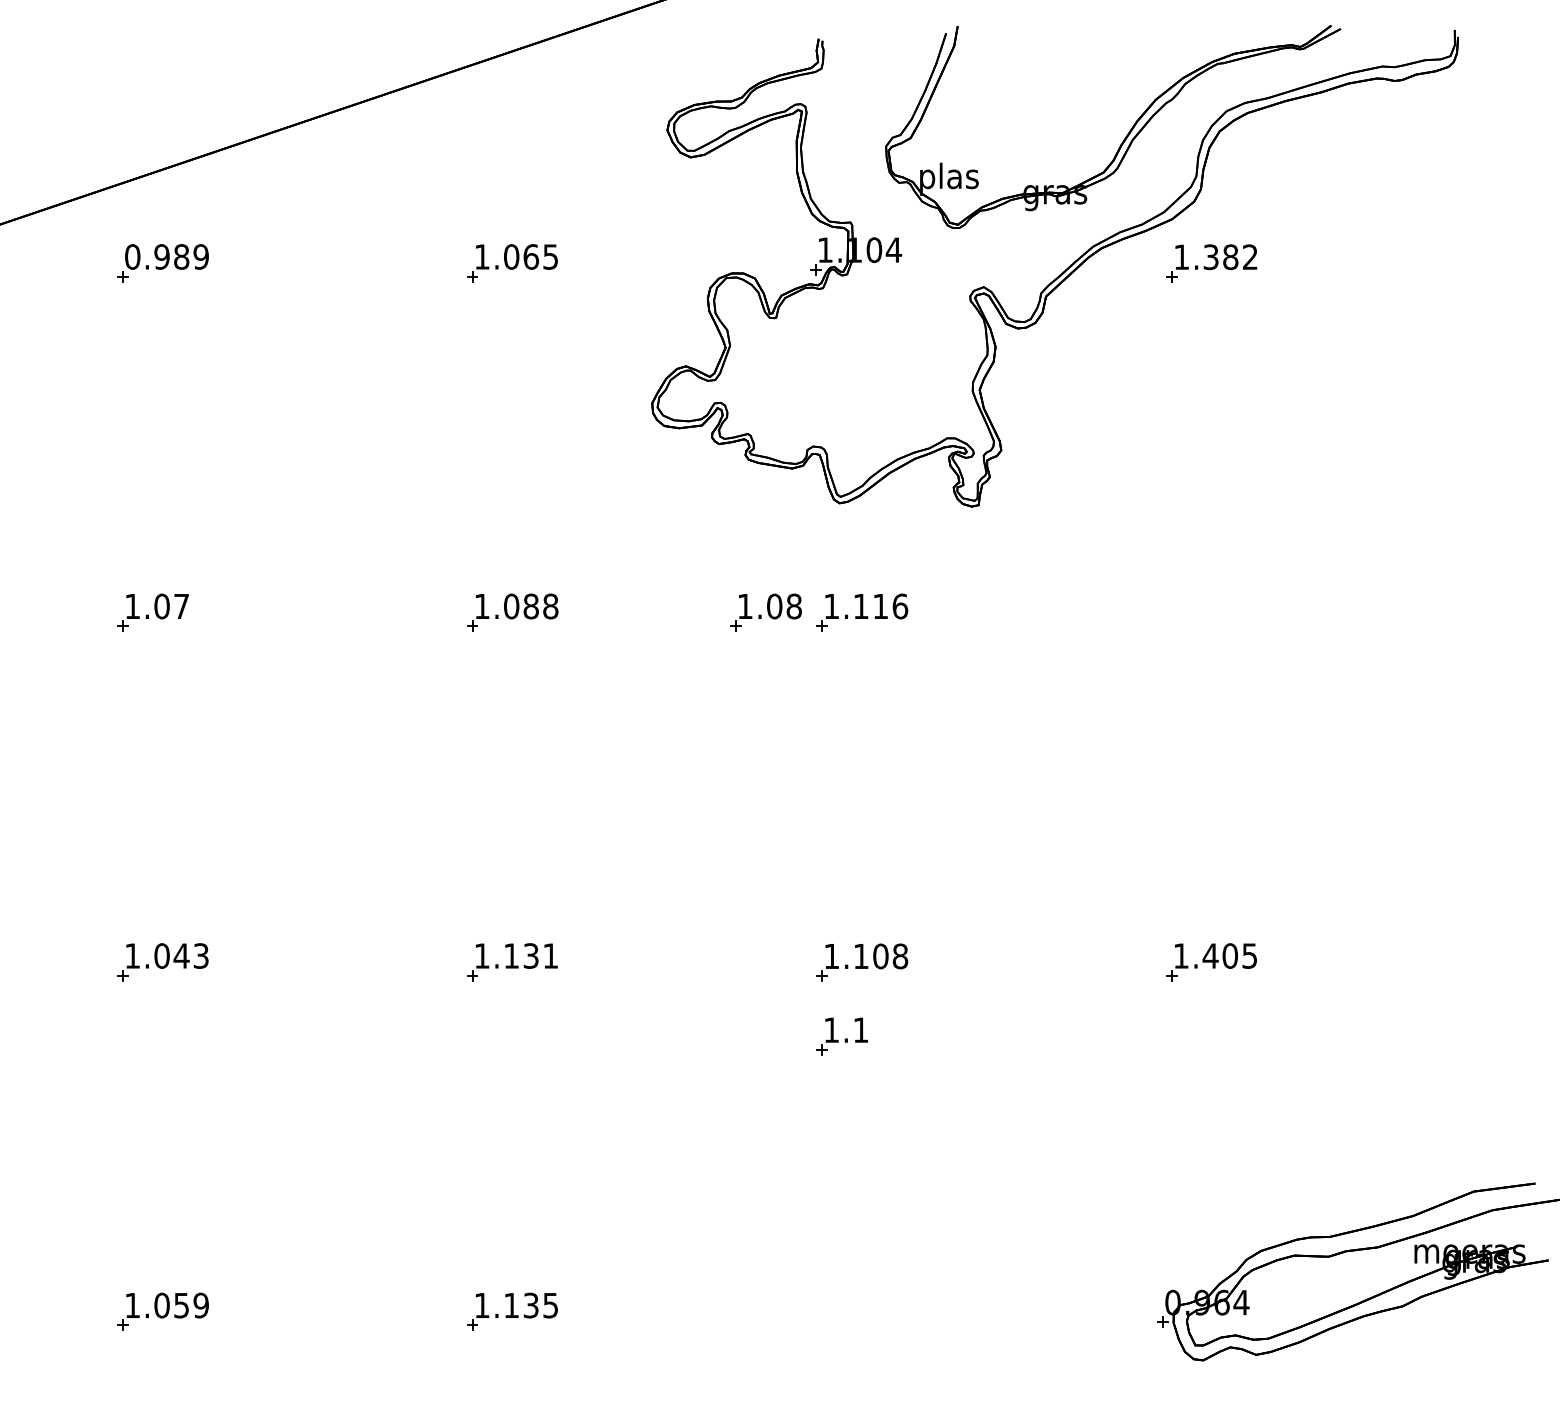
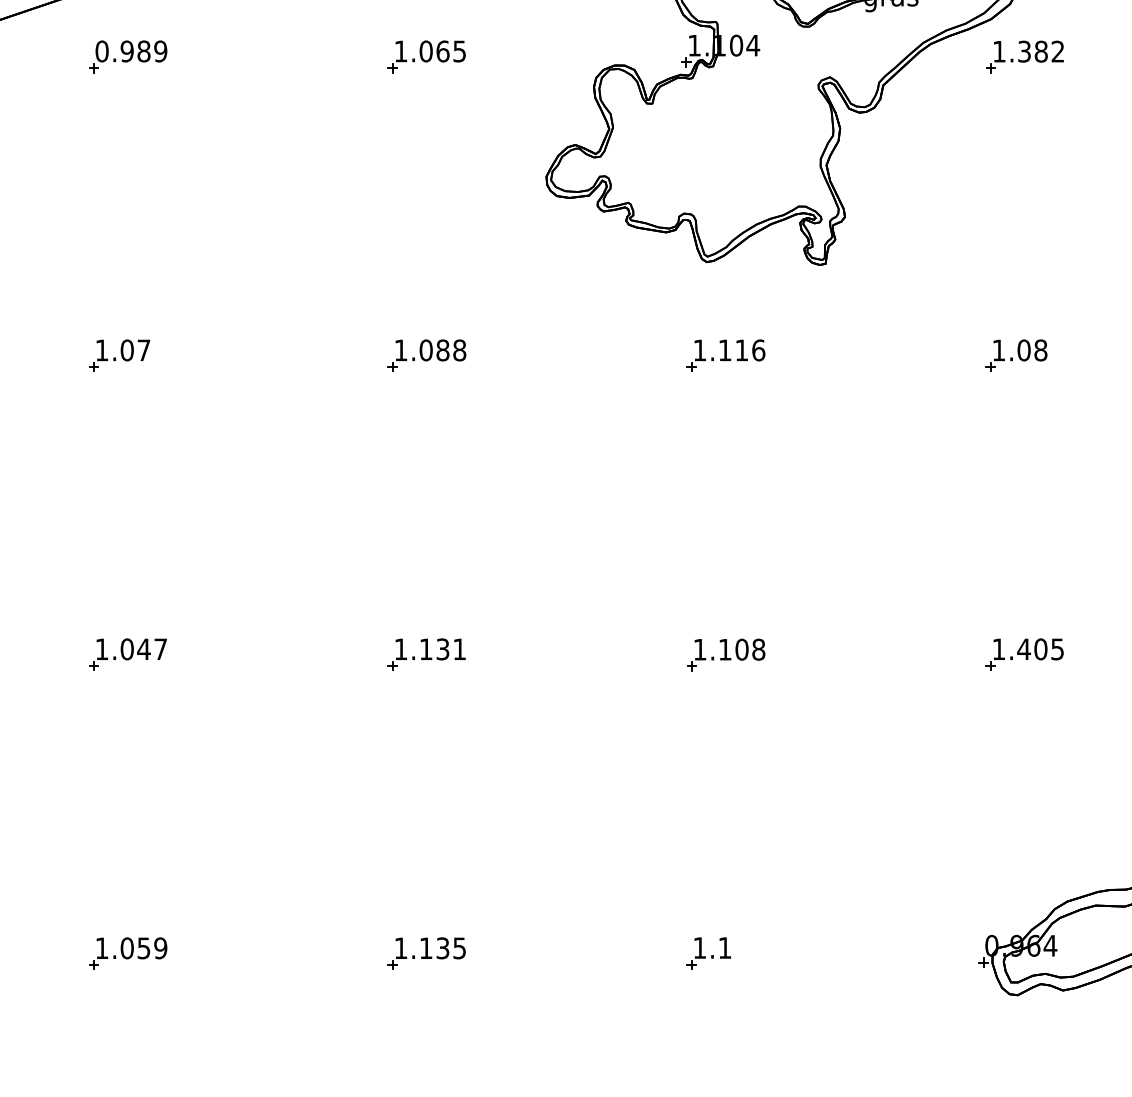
part: (765, 612) -> (1016, 355), moved
text: (200, 955) -> (160, 648), 1.043 -> 1.047
part: (841, 1036) -> (708, 953), moved

